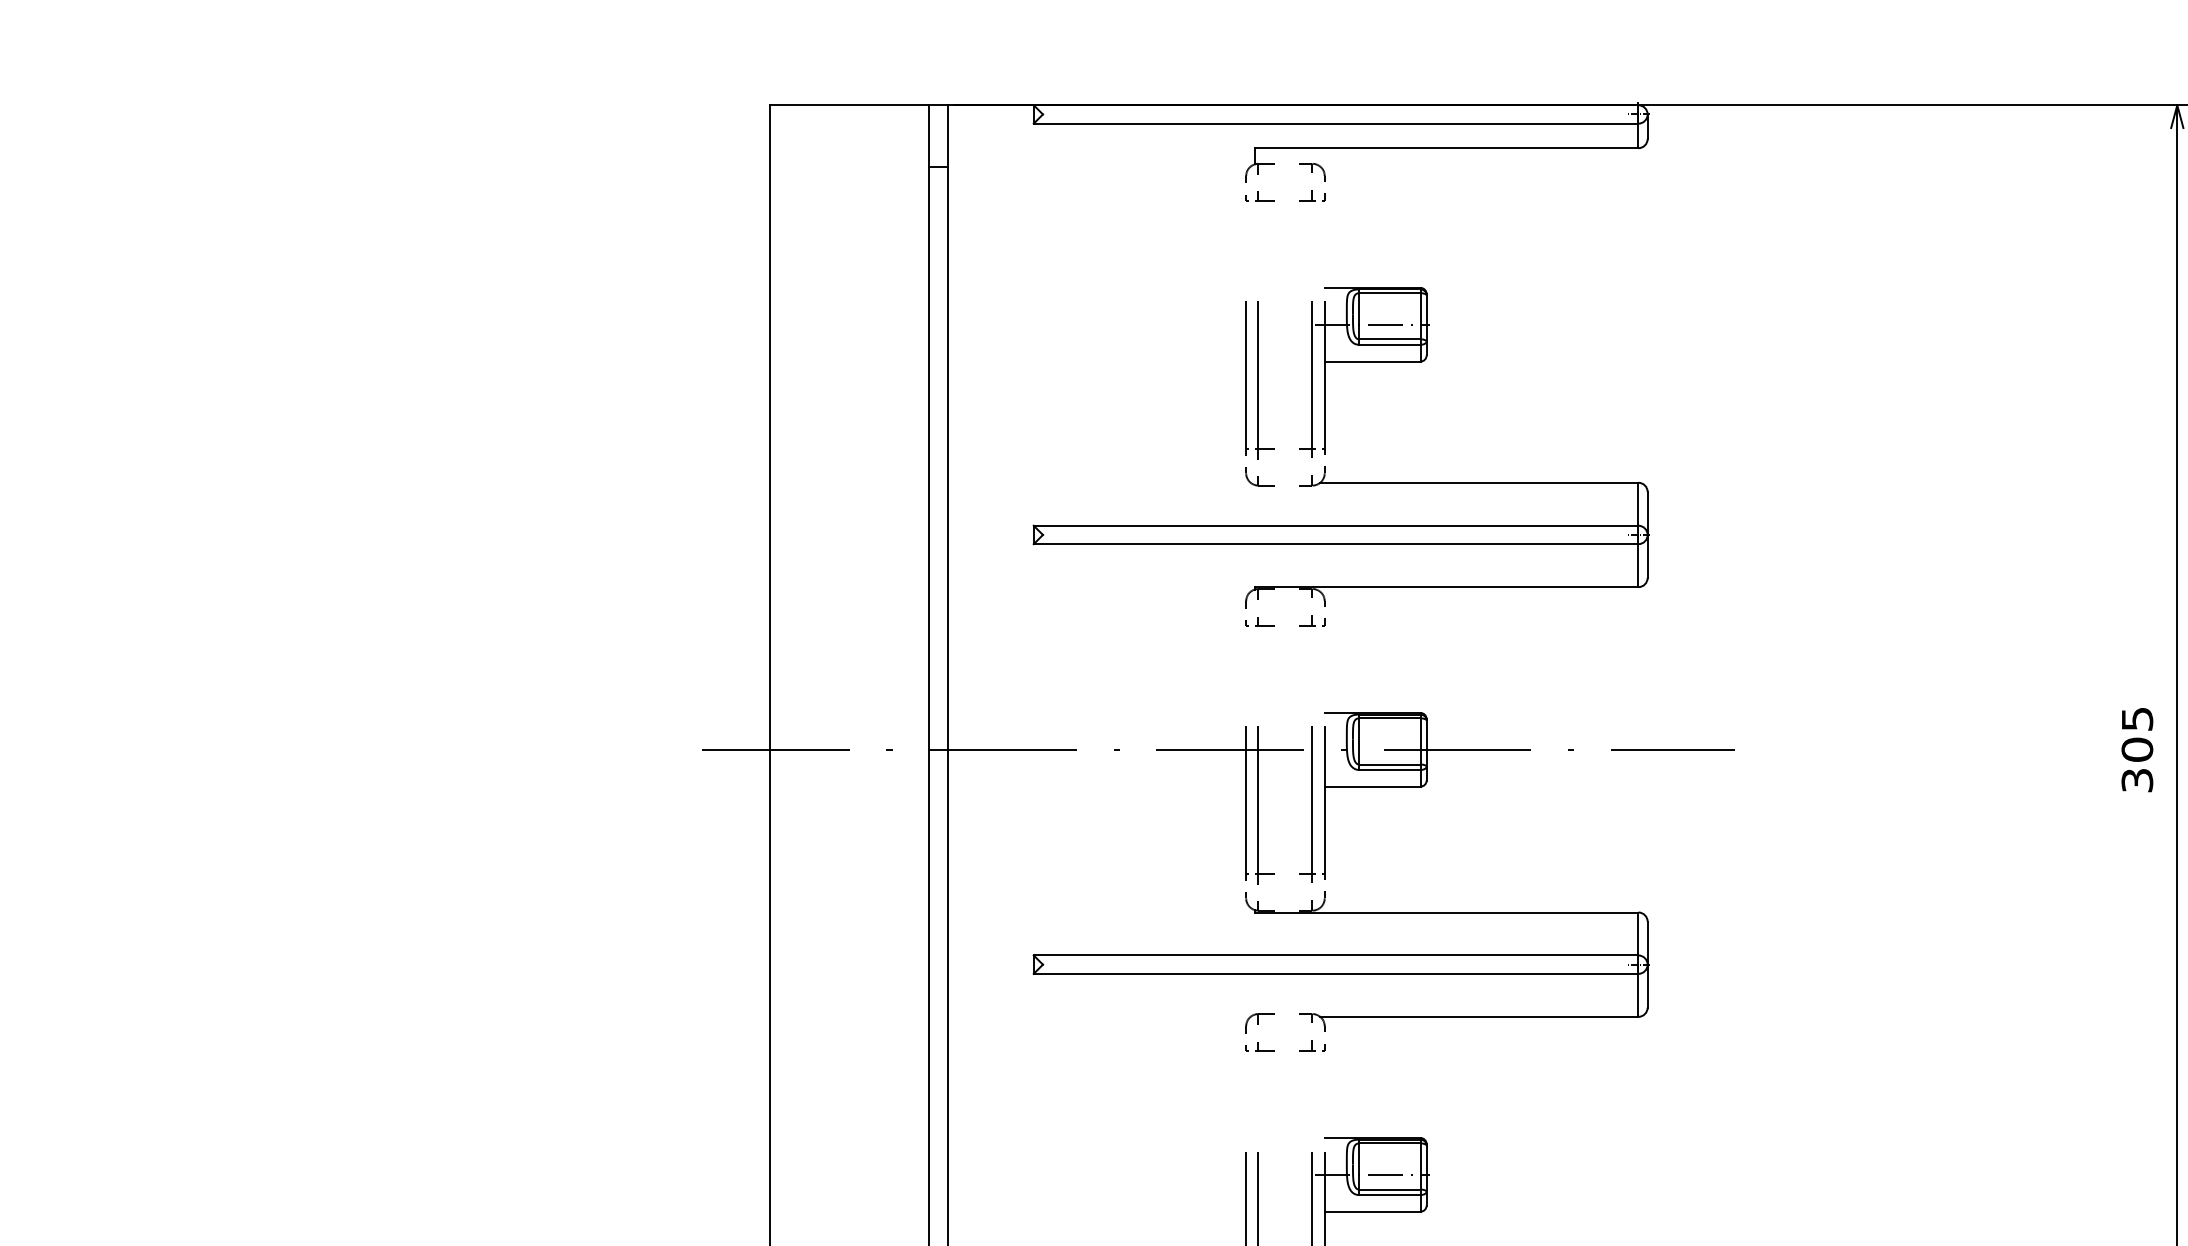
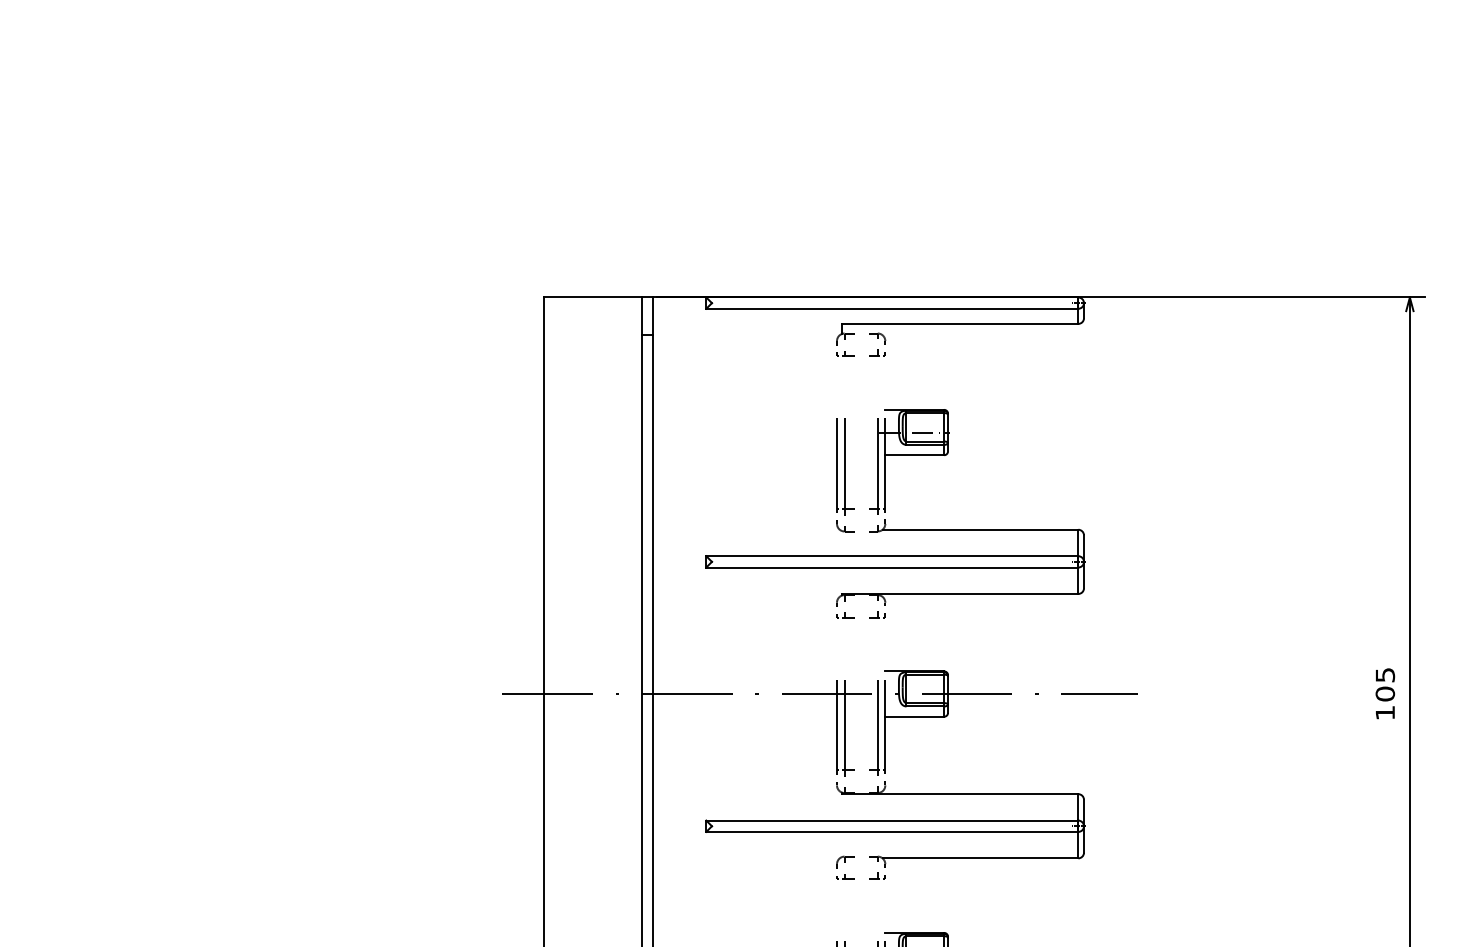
text: (2137, 781) -> (1385, 713), 305 -> 105

